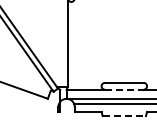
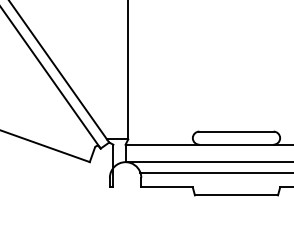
line: (124, 89) -> (236, 144), dashed -> solid
line: (124, 116) -> (236, 196), dashed -> solid

